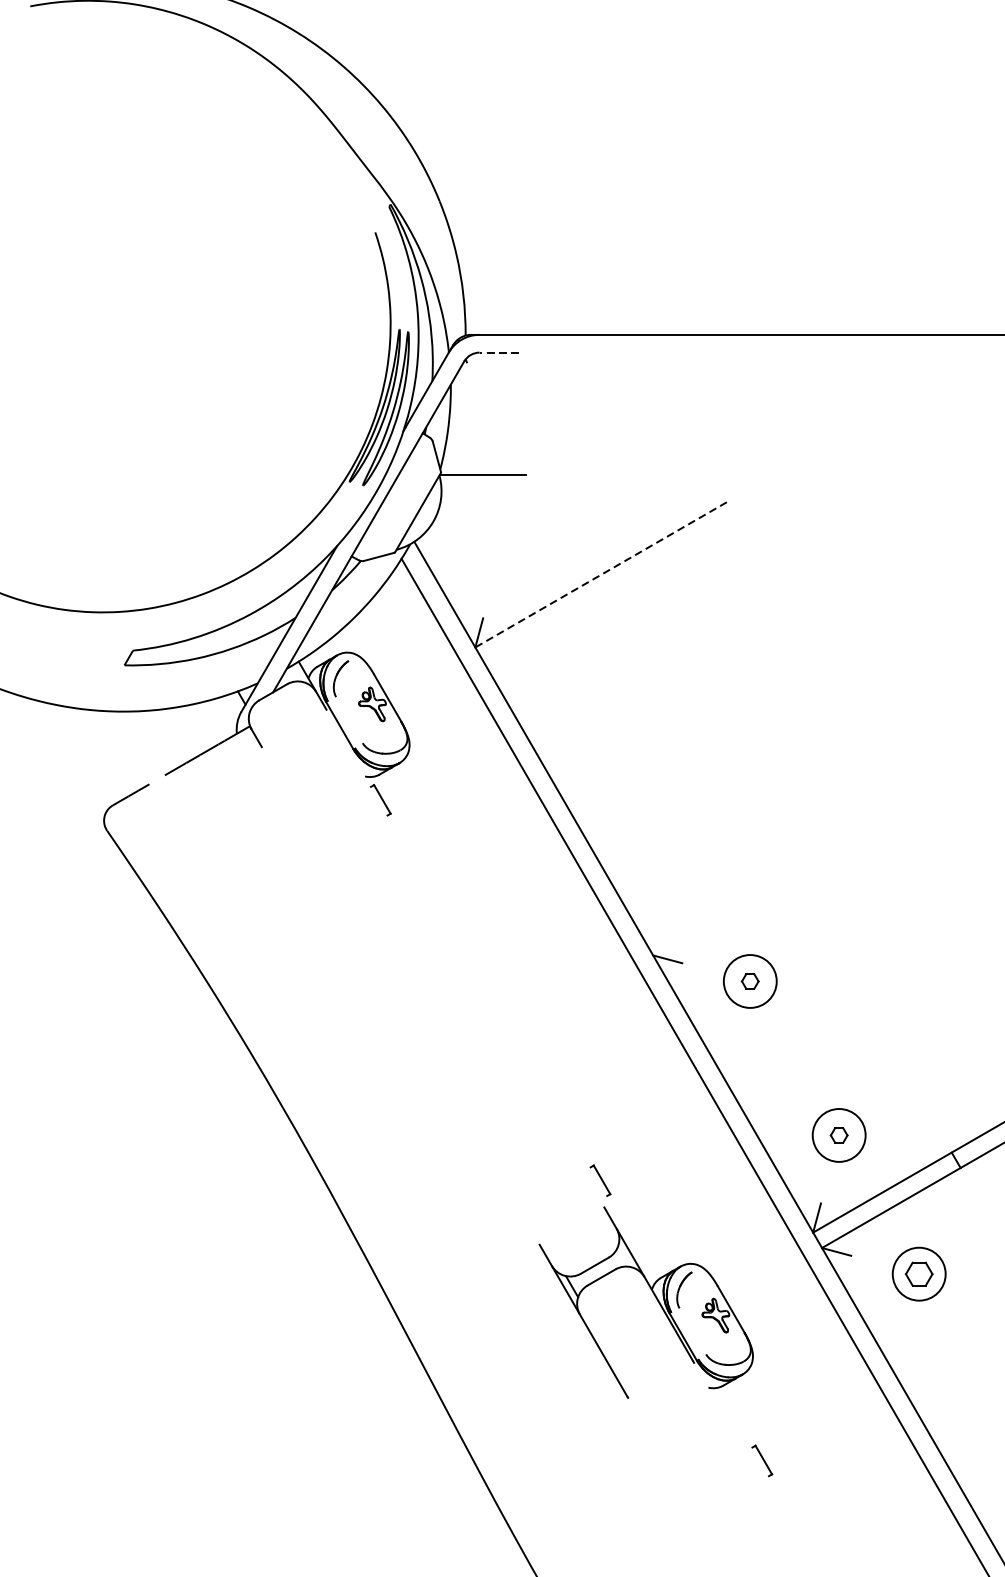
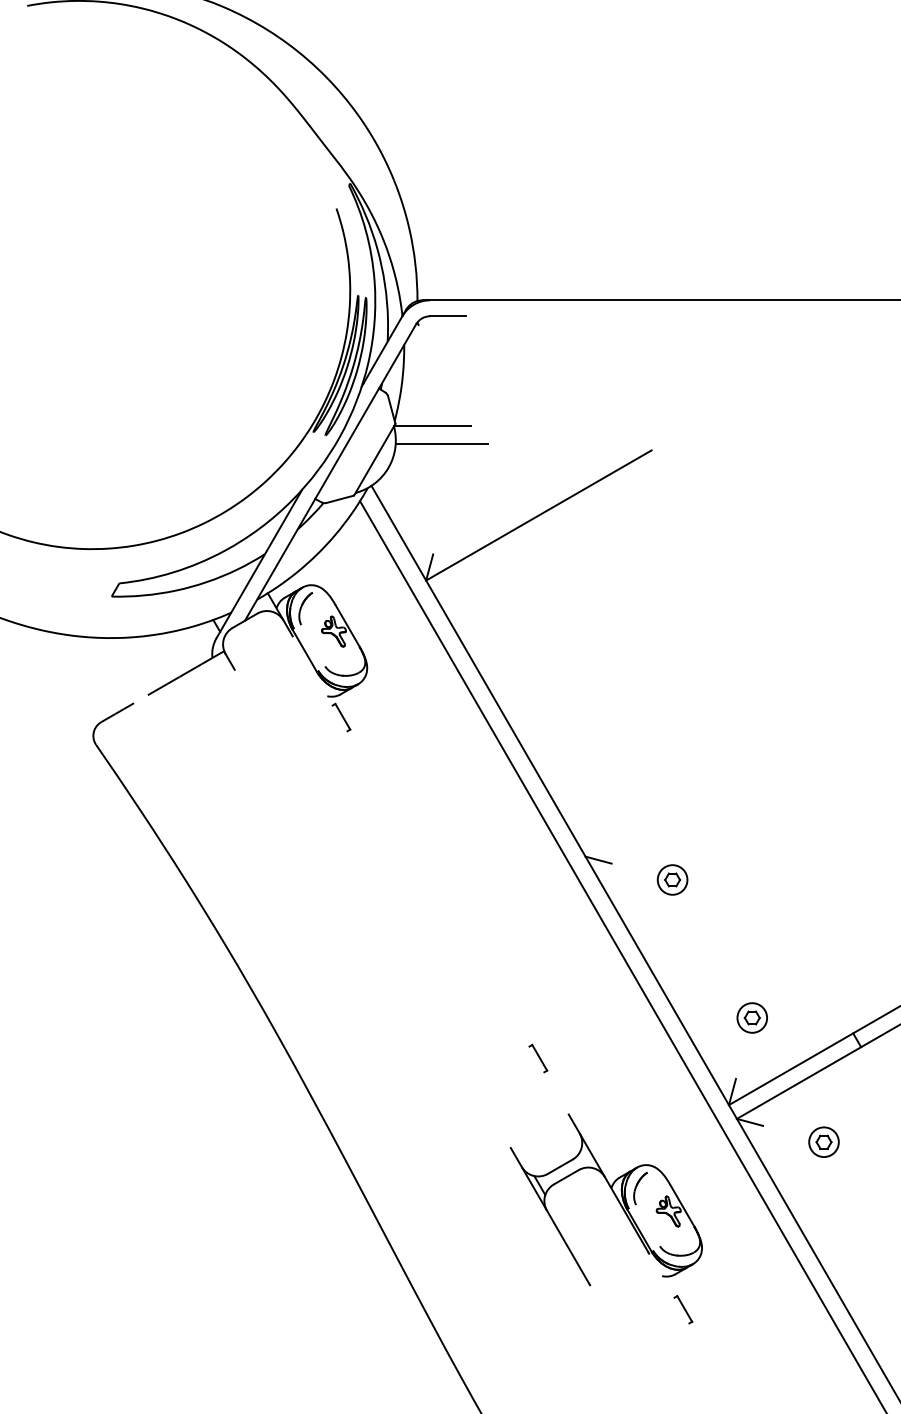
line: (499, 352) -> (447, 316), dashed -> solid
line: (492, 494) -> (441, 443), added
line: (600, 574) -> (538, 515), dashed -> solid
circle: (750, 980) -> (672, 879), size x0.62
circle: (839, 1134) -> (752, 1017), size x0.62
part: (918, 1273) -> (823, 1141), size x0.62
part: (654, 1296) -> (613, 1194), moved

